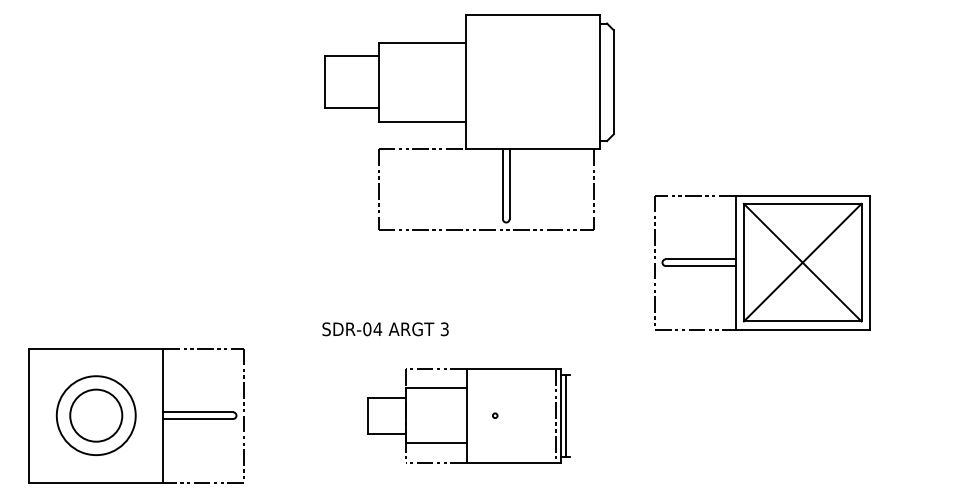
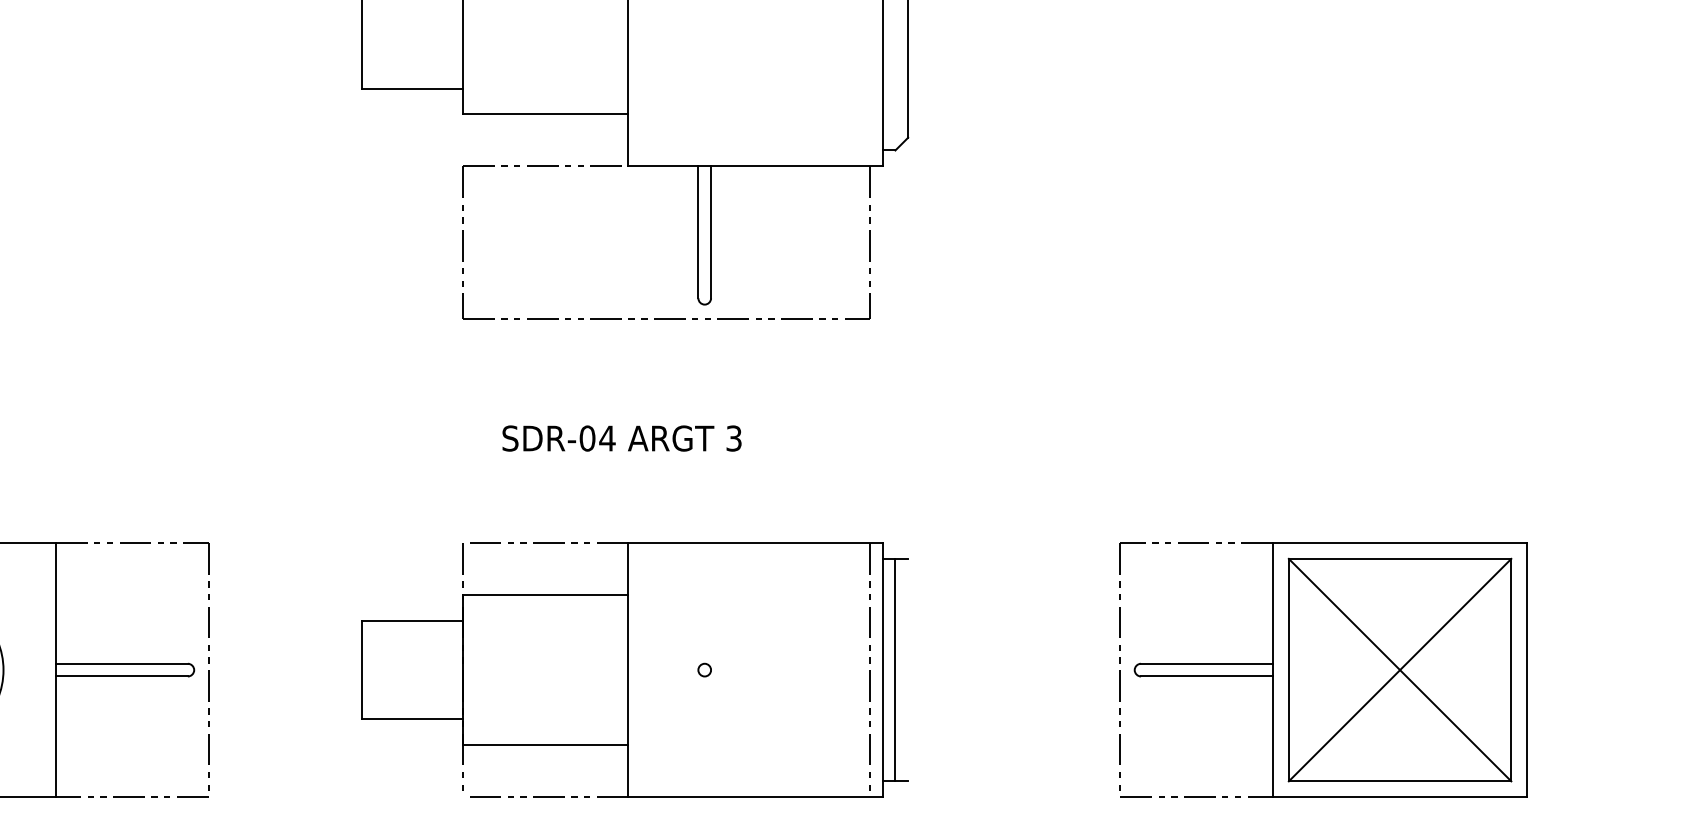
part: (762, 262) -> (1323, 669), moved
text: (385, 329) -> (621, 438), moved
part: (469, 415) -> (635, 669), size x1.43

